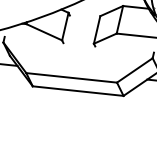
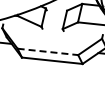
line: (72, 77) -> (48, 51), solid -> dashed

